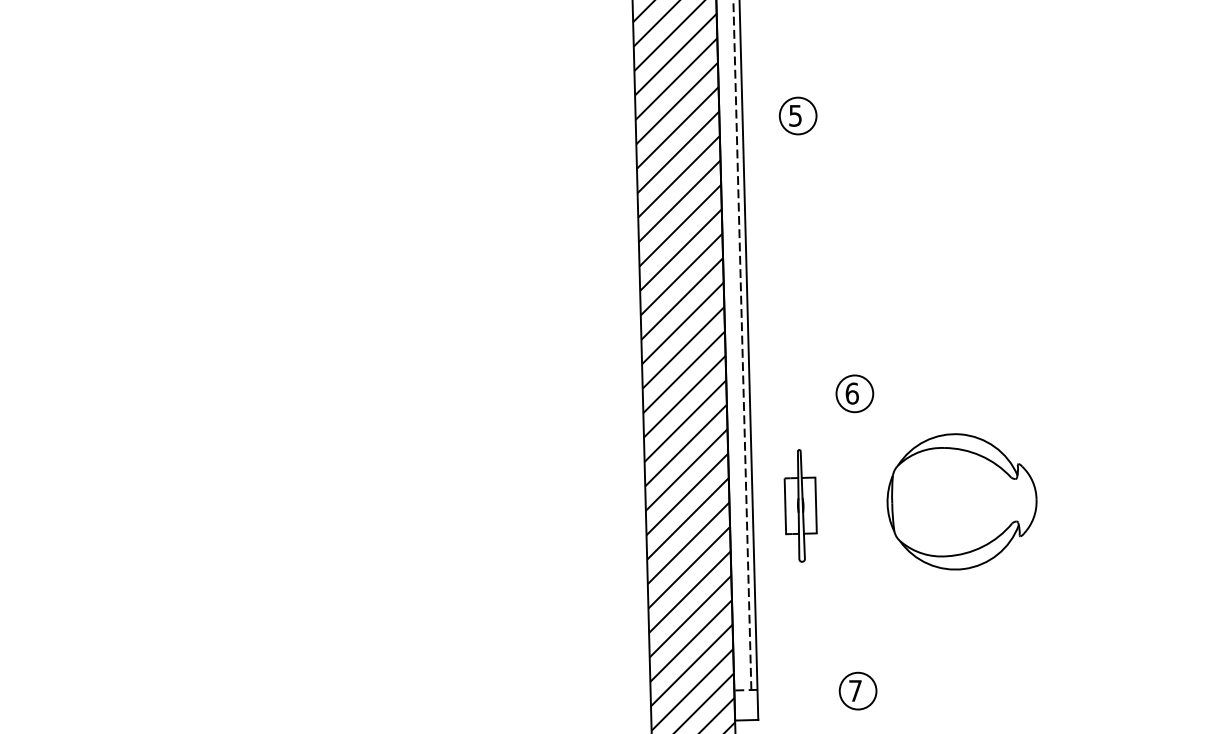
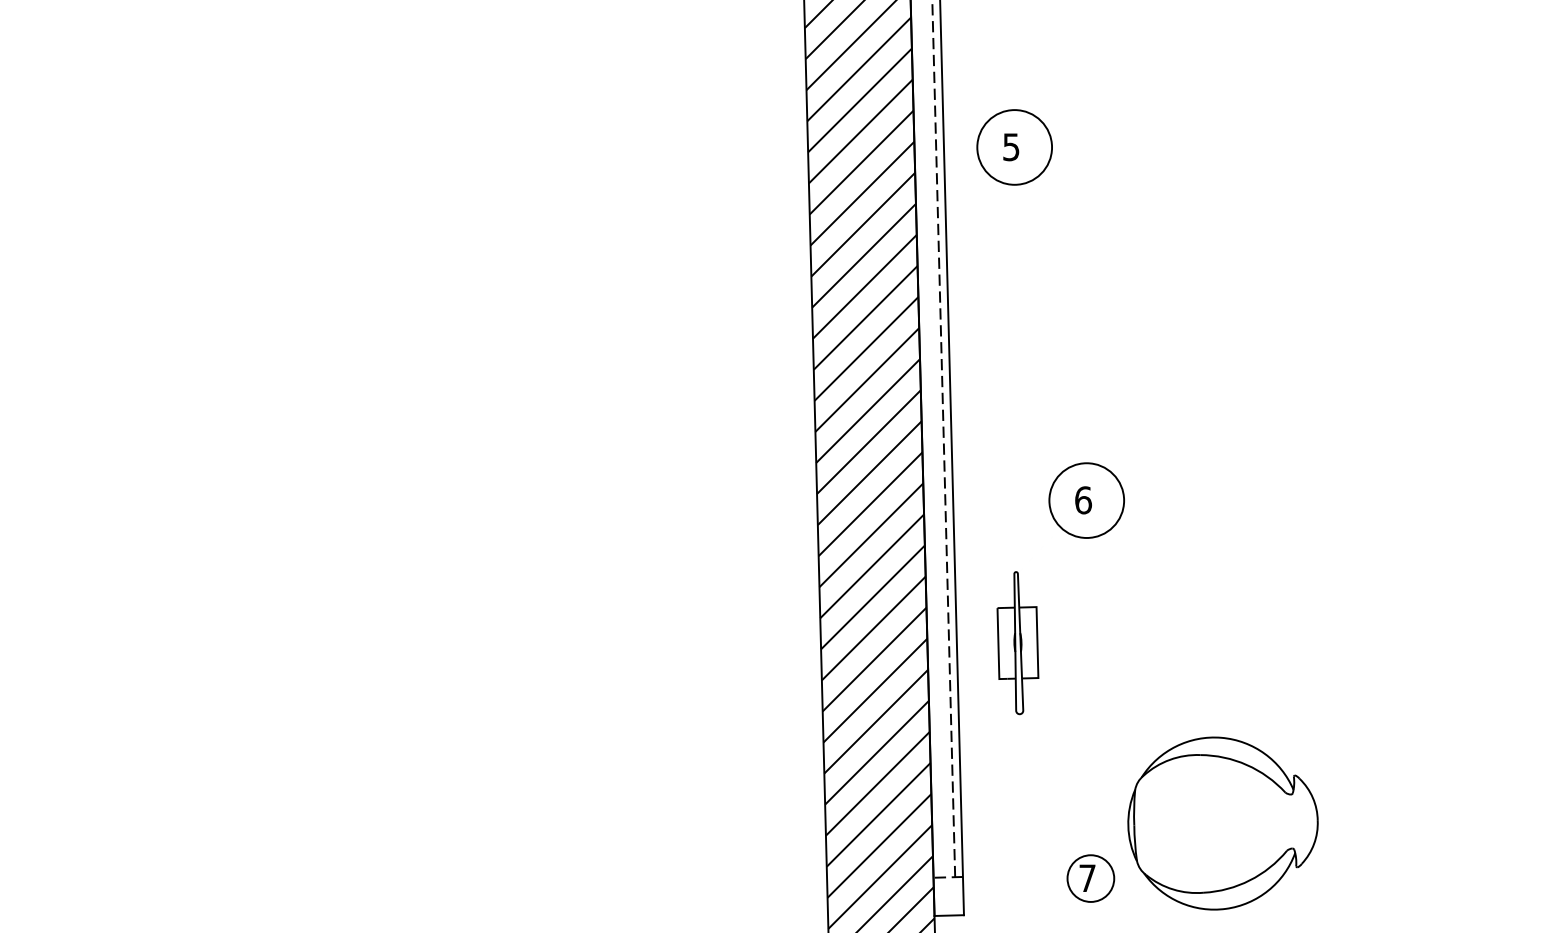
circle: (797, 115) -> (1013, 146), size x1.6
circle: (854, 393) -> (1086, 500), size x1.6
part: (961, 501) -> (1222, 823), moved

